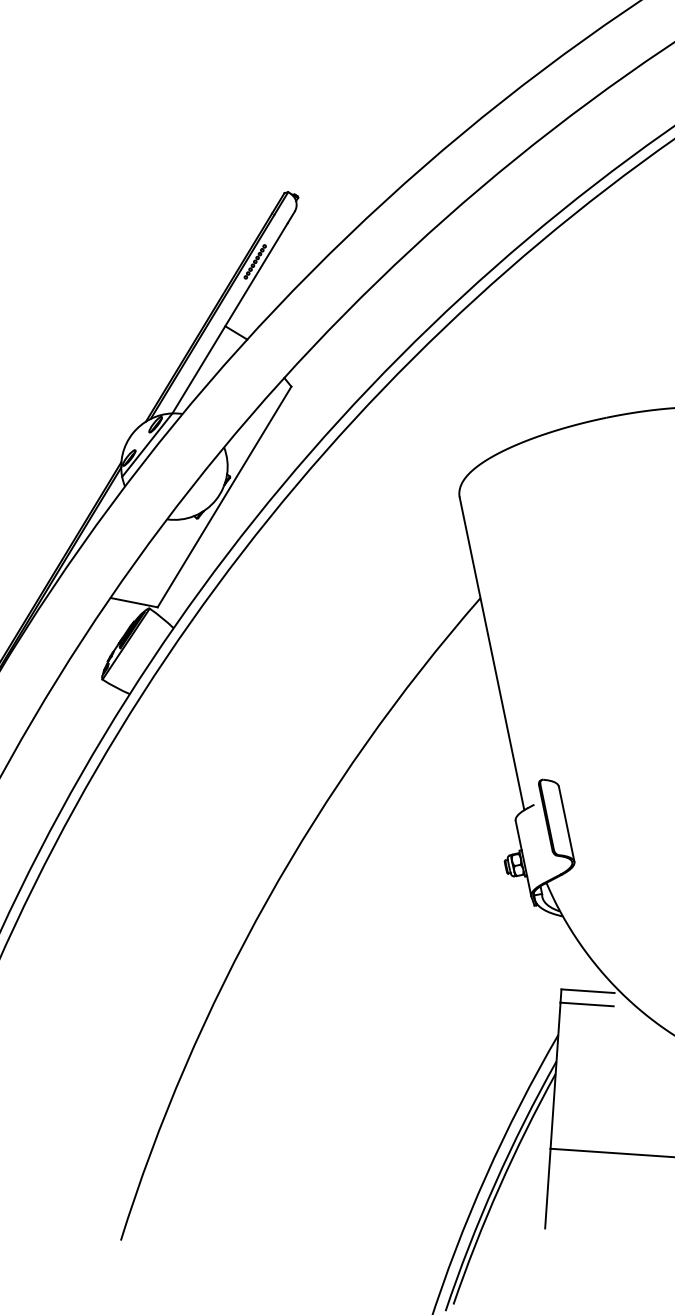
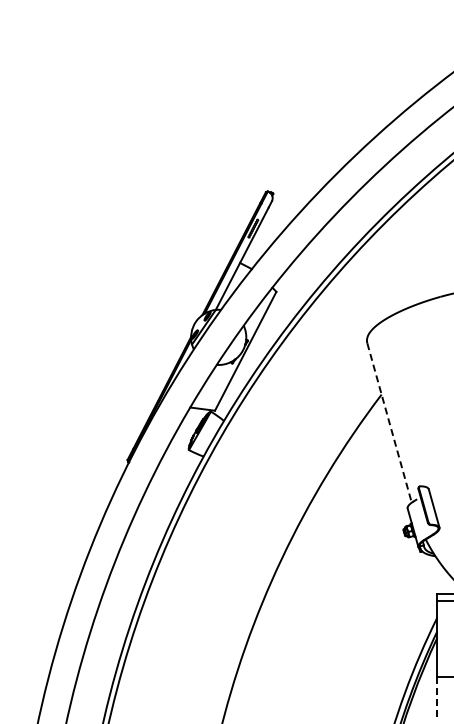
line: (492, 652) -> (389, 422), solid -> dashed
line: (548, 1188) -> (437, 697), solid -> dashed

